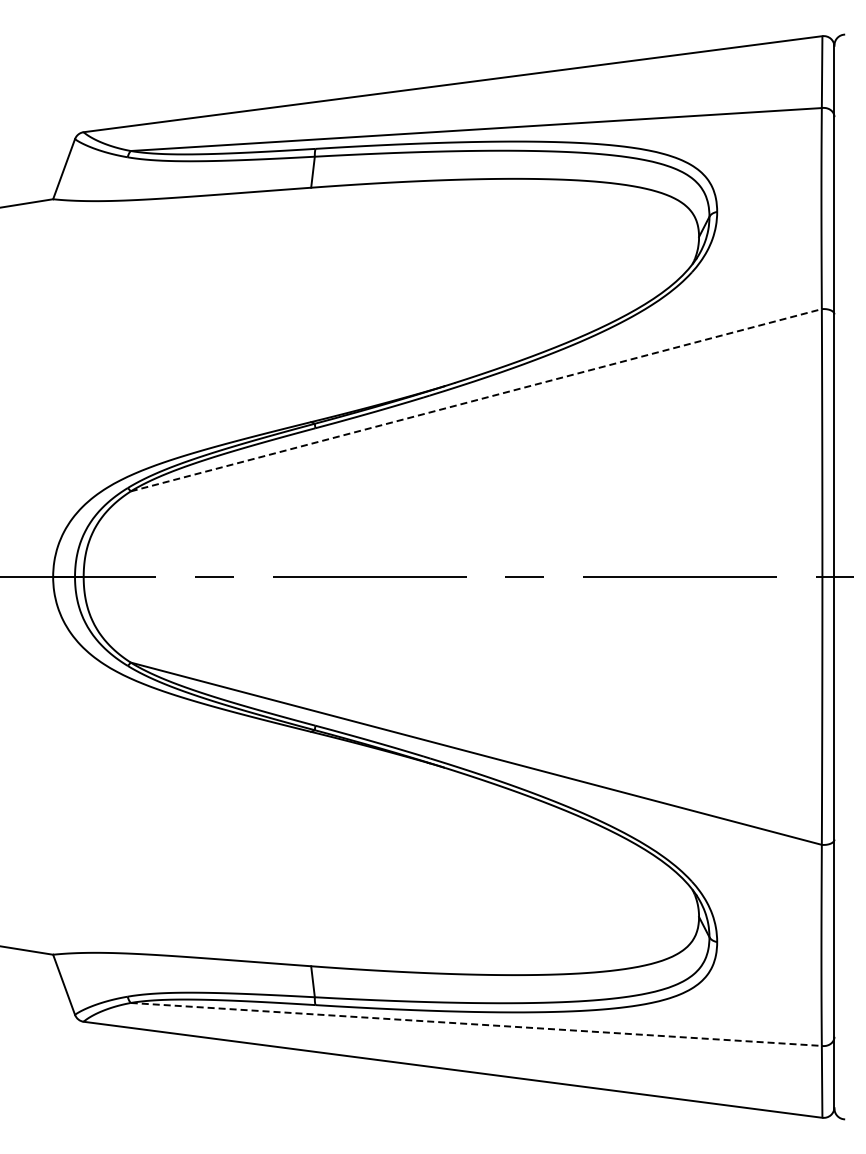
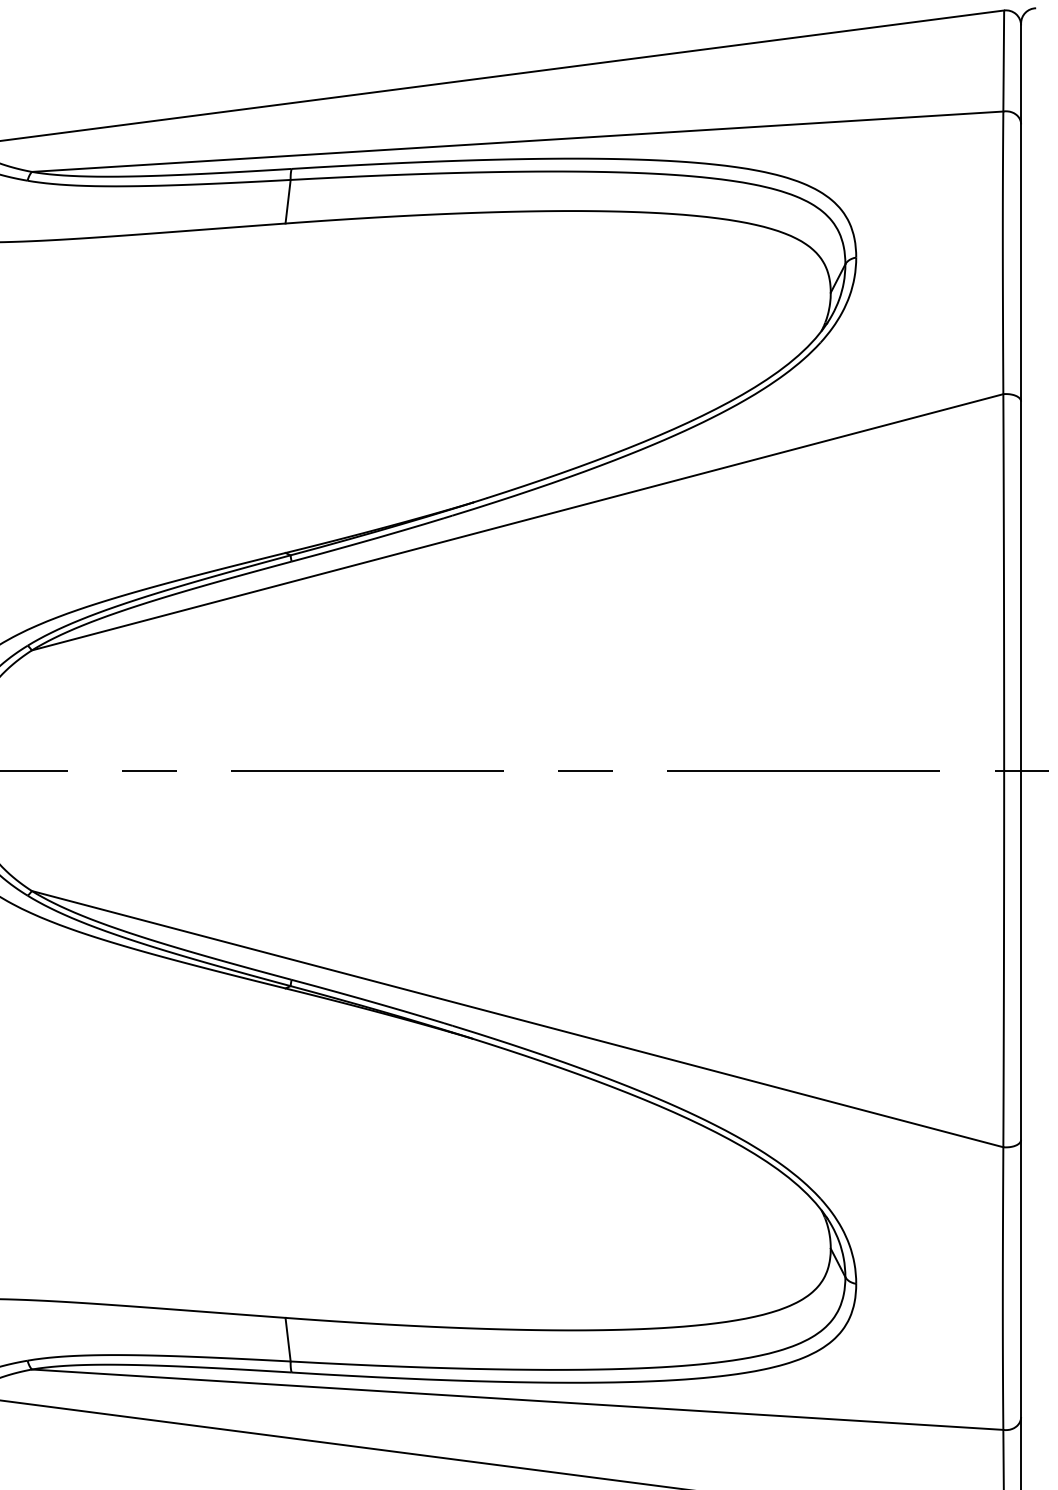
line: (476, 400) -> (517, 522), dashed -> solid
line: (476, 1024) -> (517, 1399), dashed -> solid

